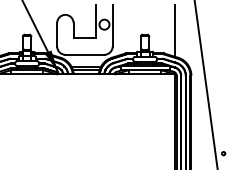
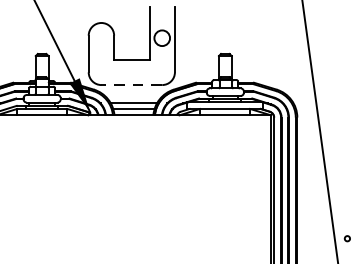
line: (174, 30) -> (271, 47), removed
line: (84, 54) -> (131, 84), solid -> dashed

